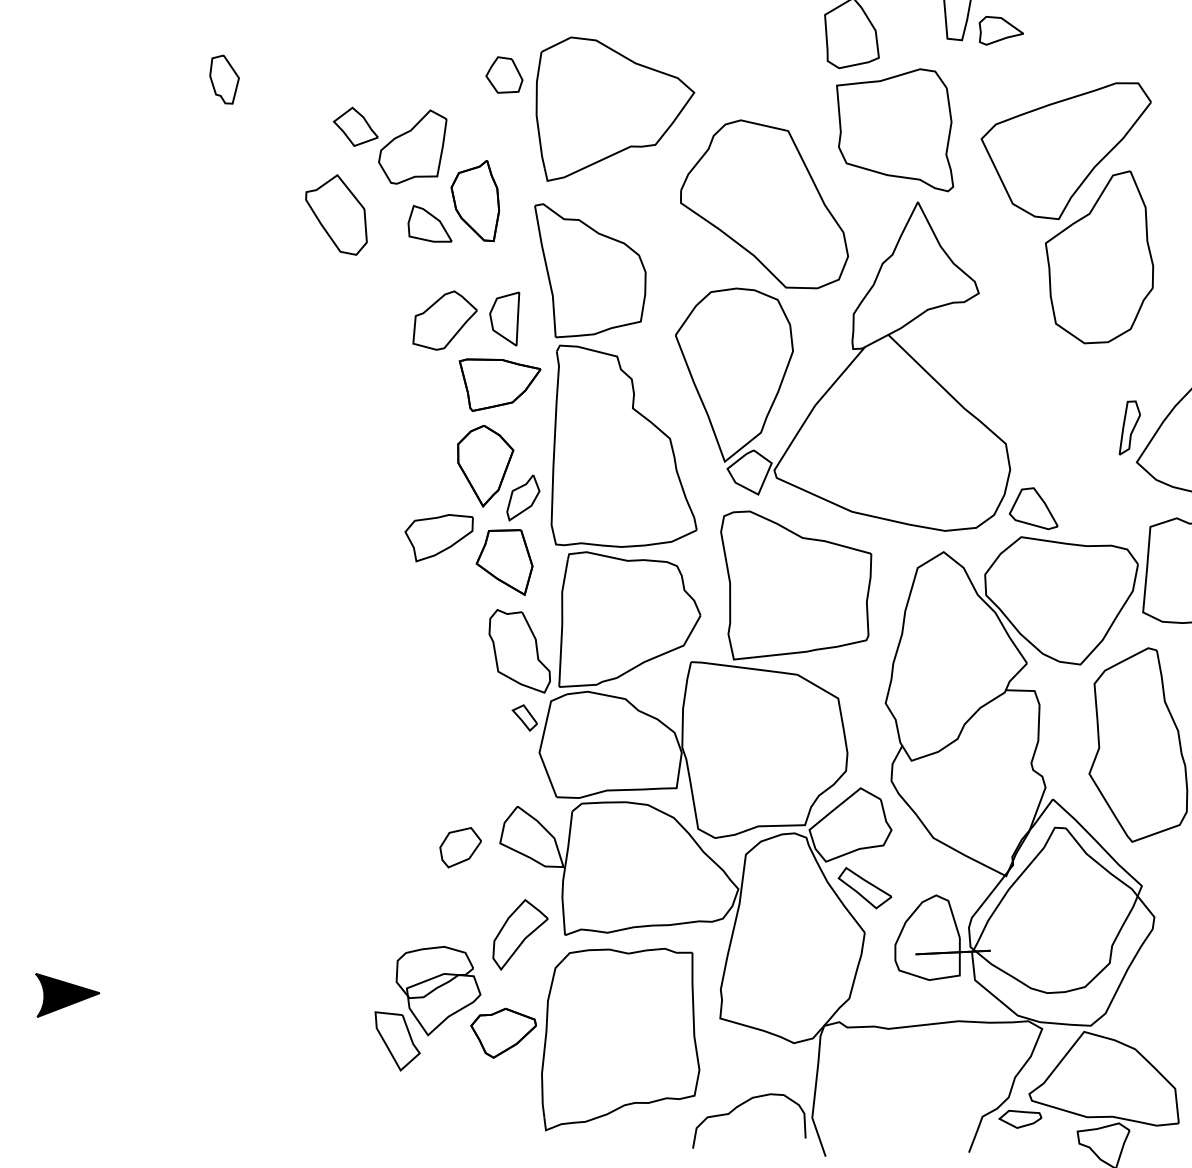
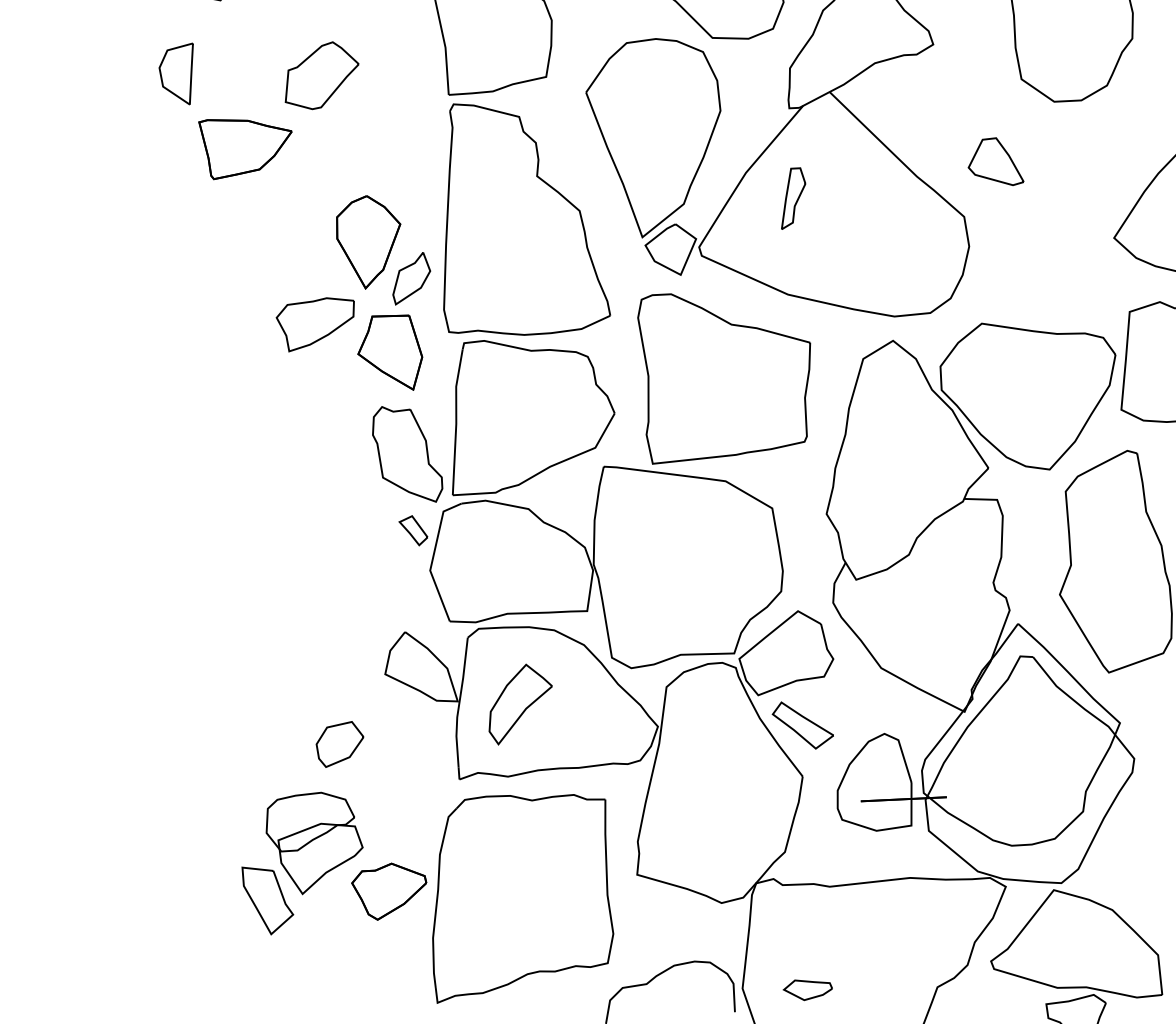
part: (504, 318) -> (176, 73), moved
part: (499, 384) -> (244, 148), moved
part: (1129, 427) -> (793, 198), moved
part: (1033, 508) -> (995, 161), moved
part: (460, 847) -> (339, 744), moved
part: (520, 934) -> (520, 704), moved
part: (1020, 1118) -> (808, 989), moved

